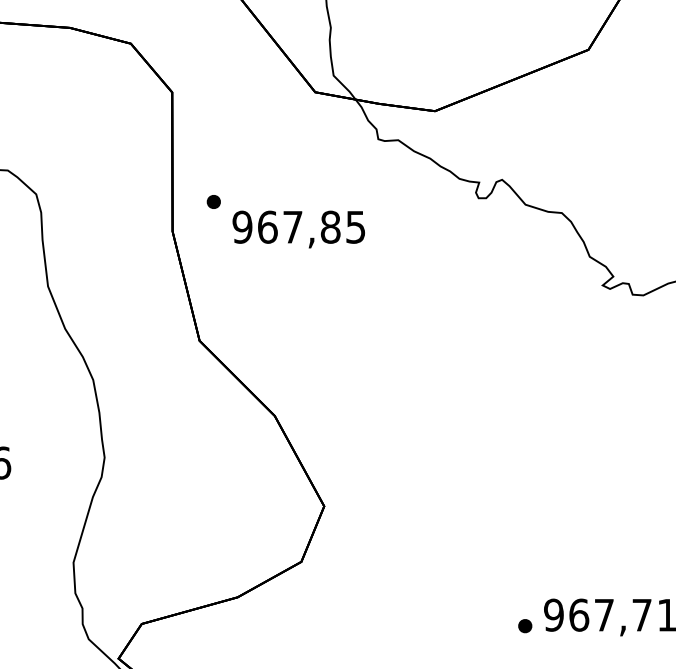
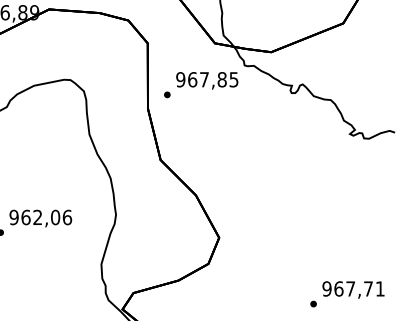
text: (299, 228) -> (207, 80), moved
part: (525, 624) -> (313, 303), moved

